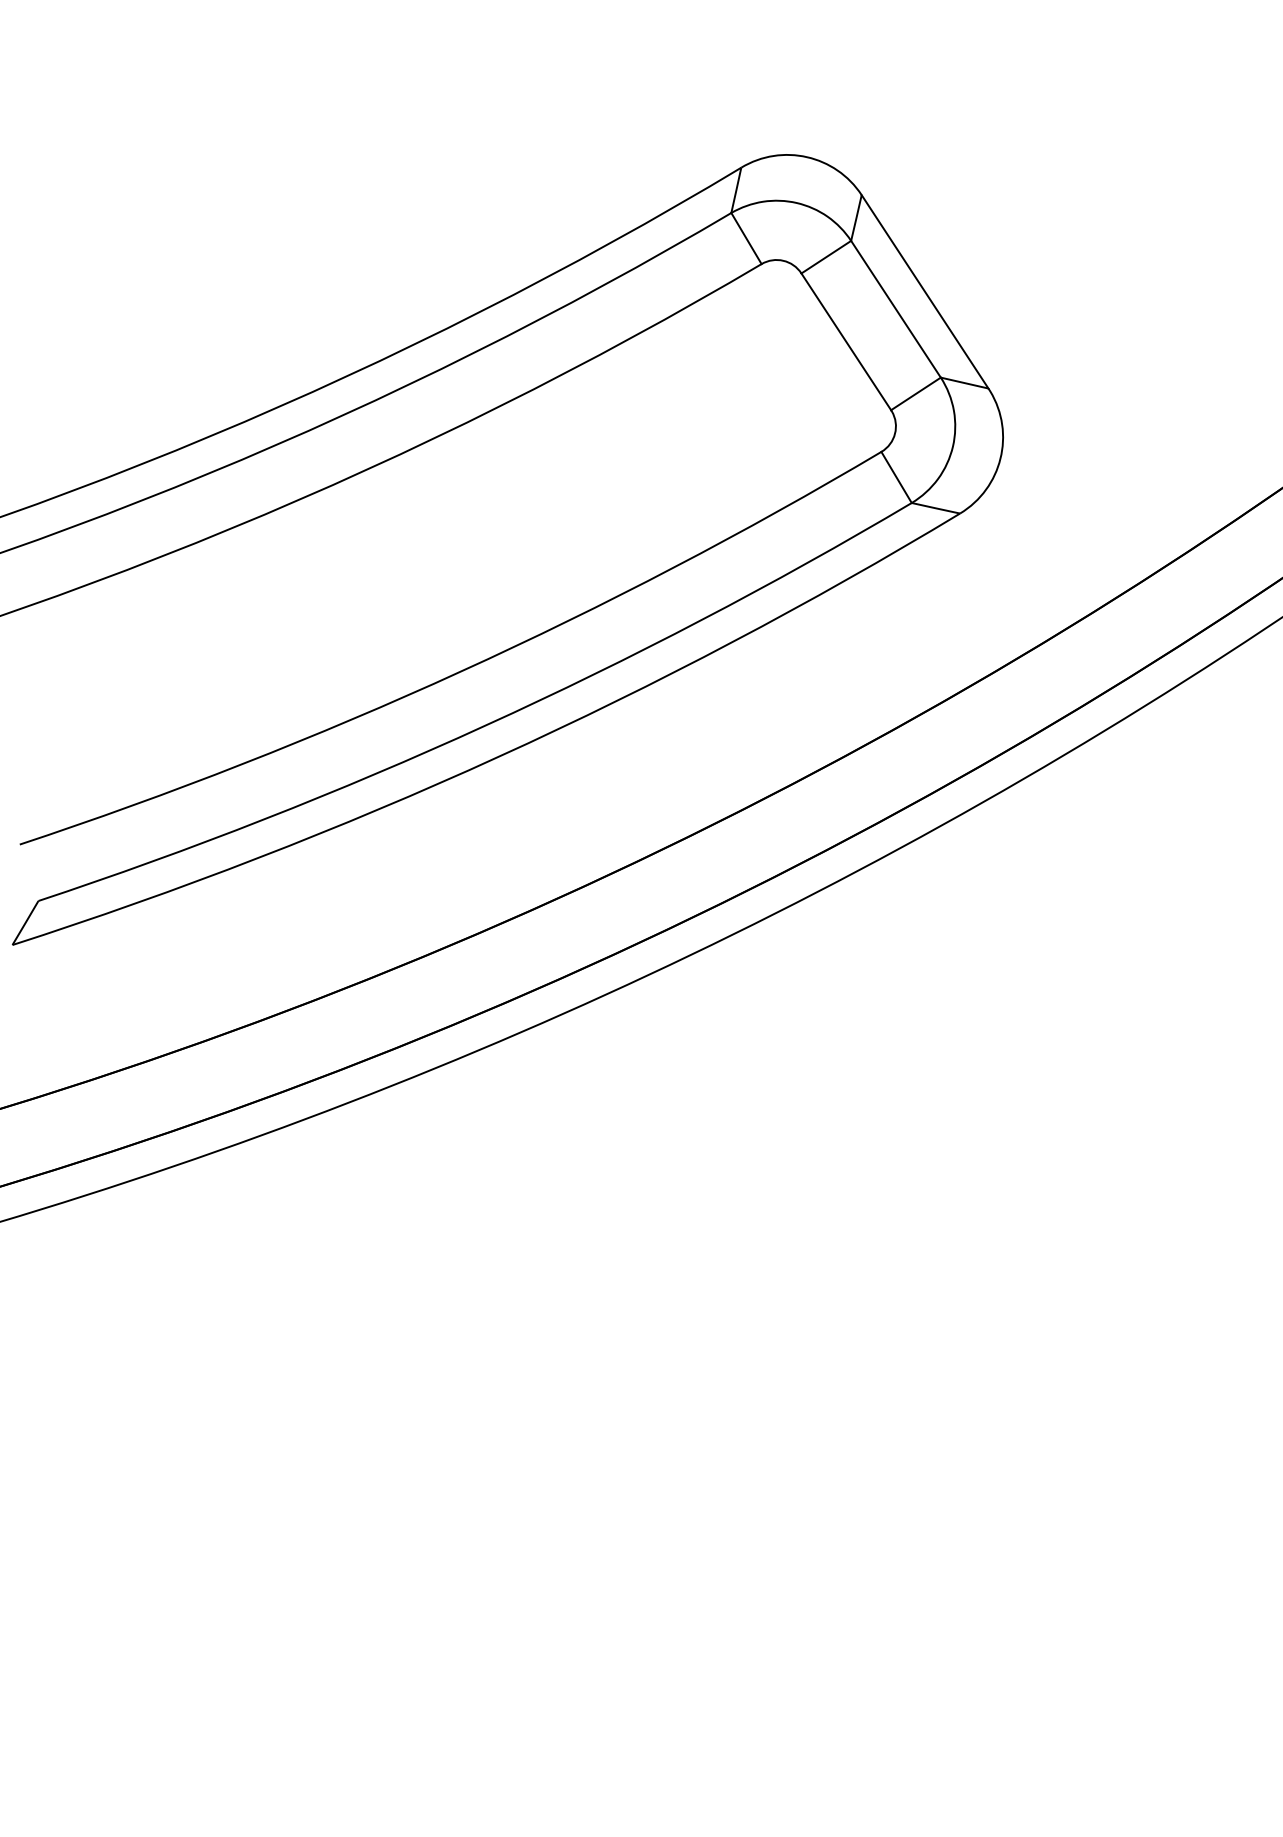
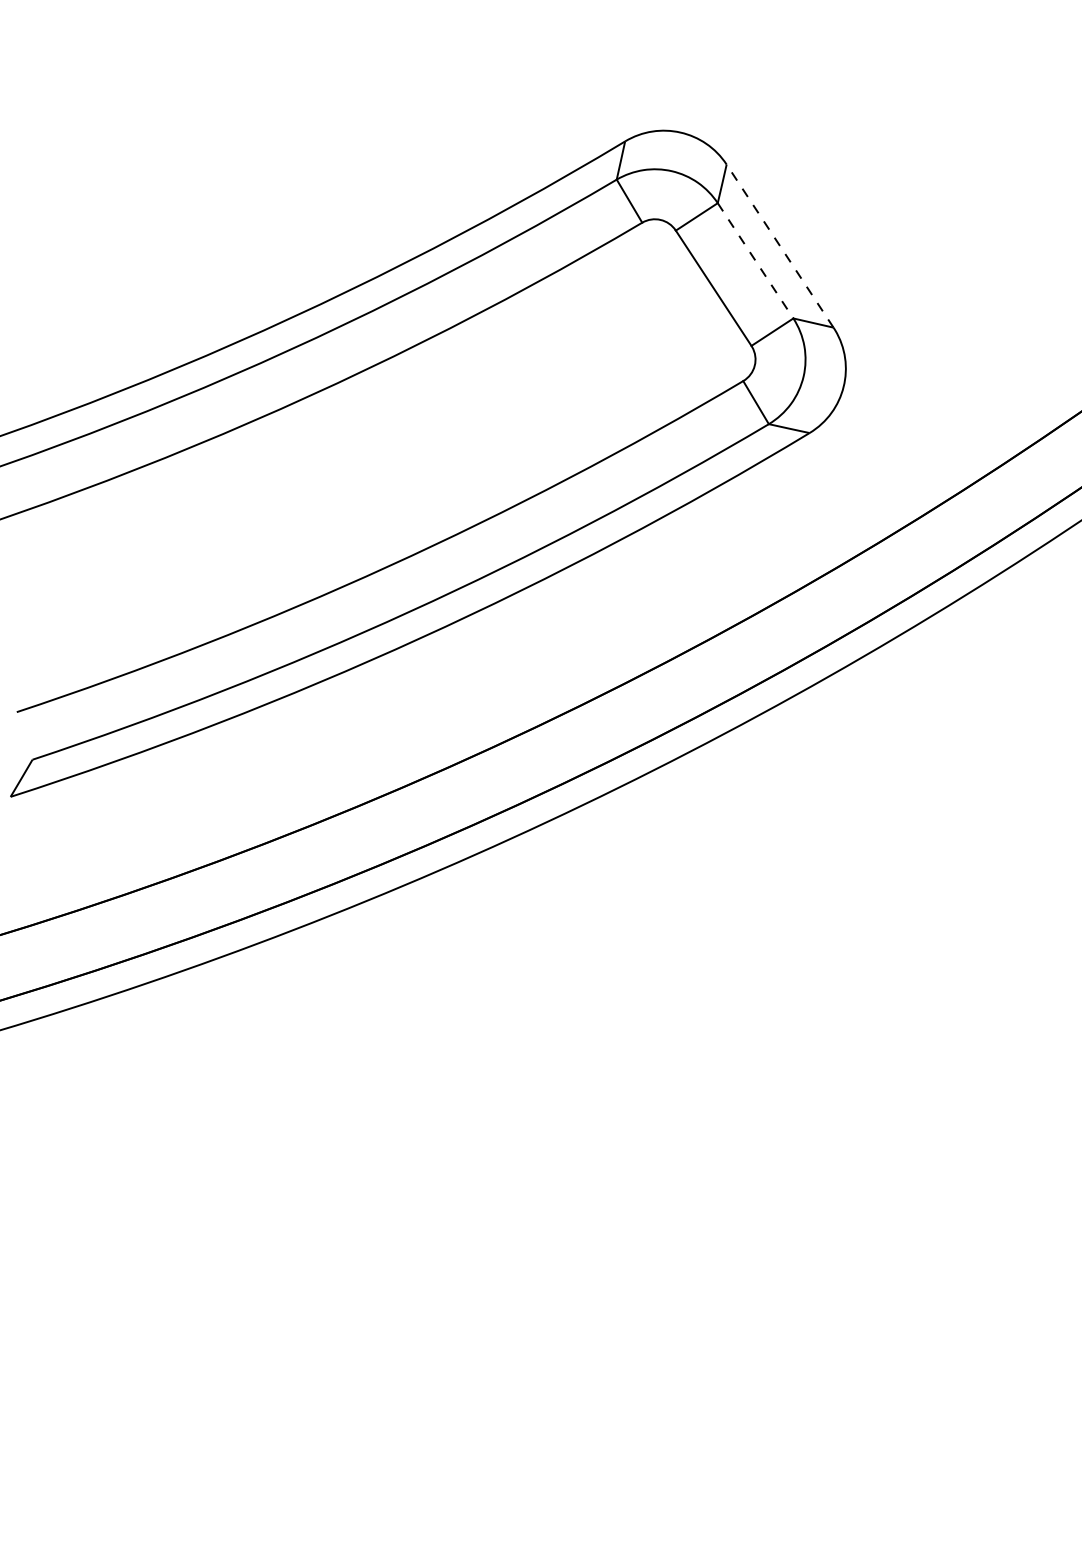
line: (924, 291) -> (779, 245), solid -> dashed
line: (895, 308) -> (755, 260), solid -> dashed

